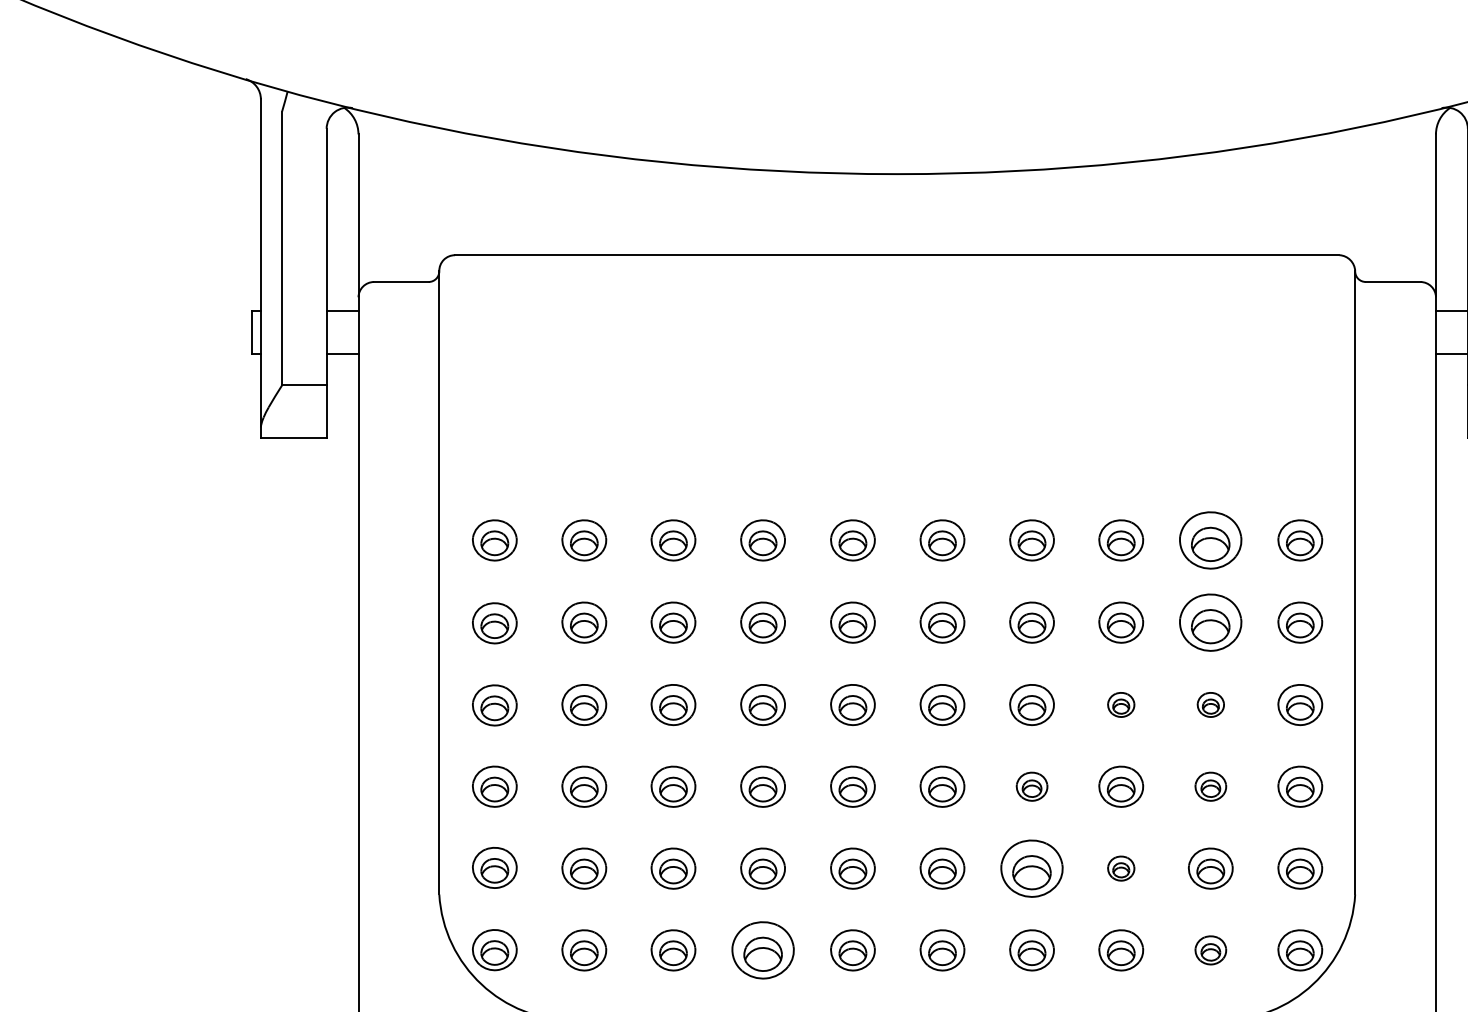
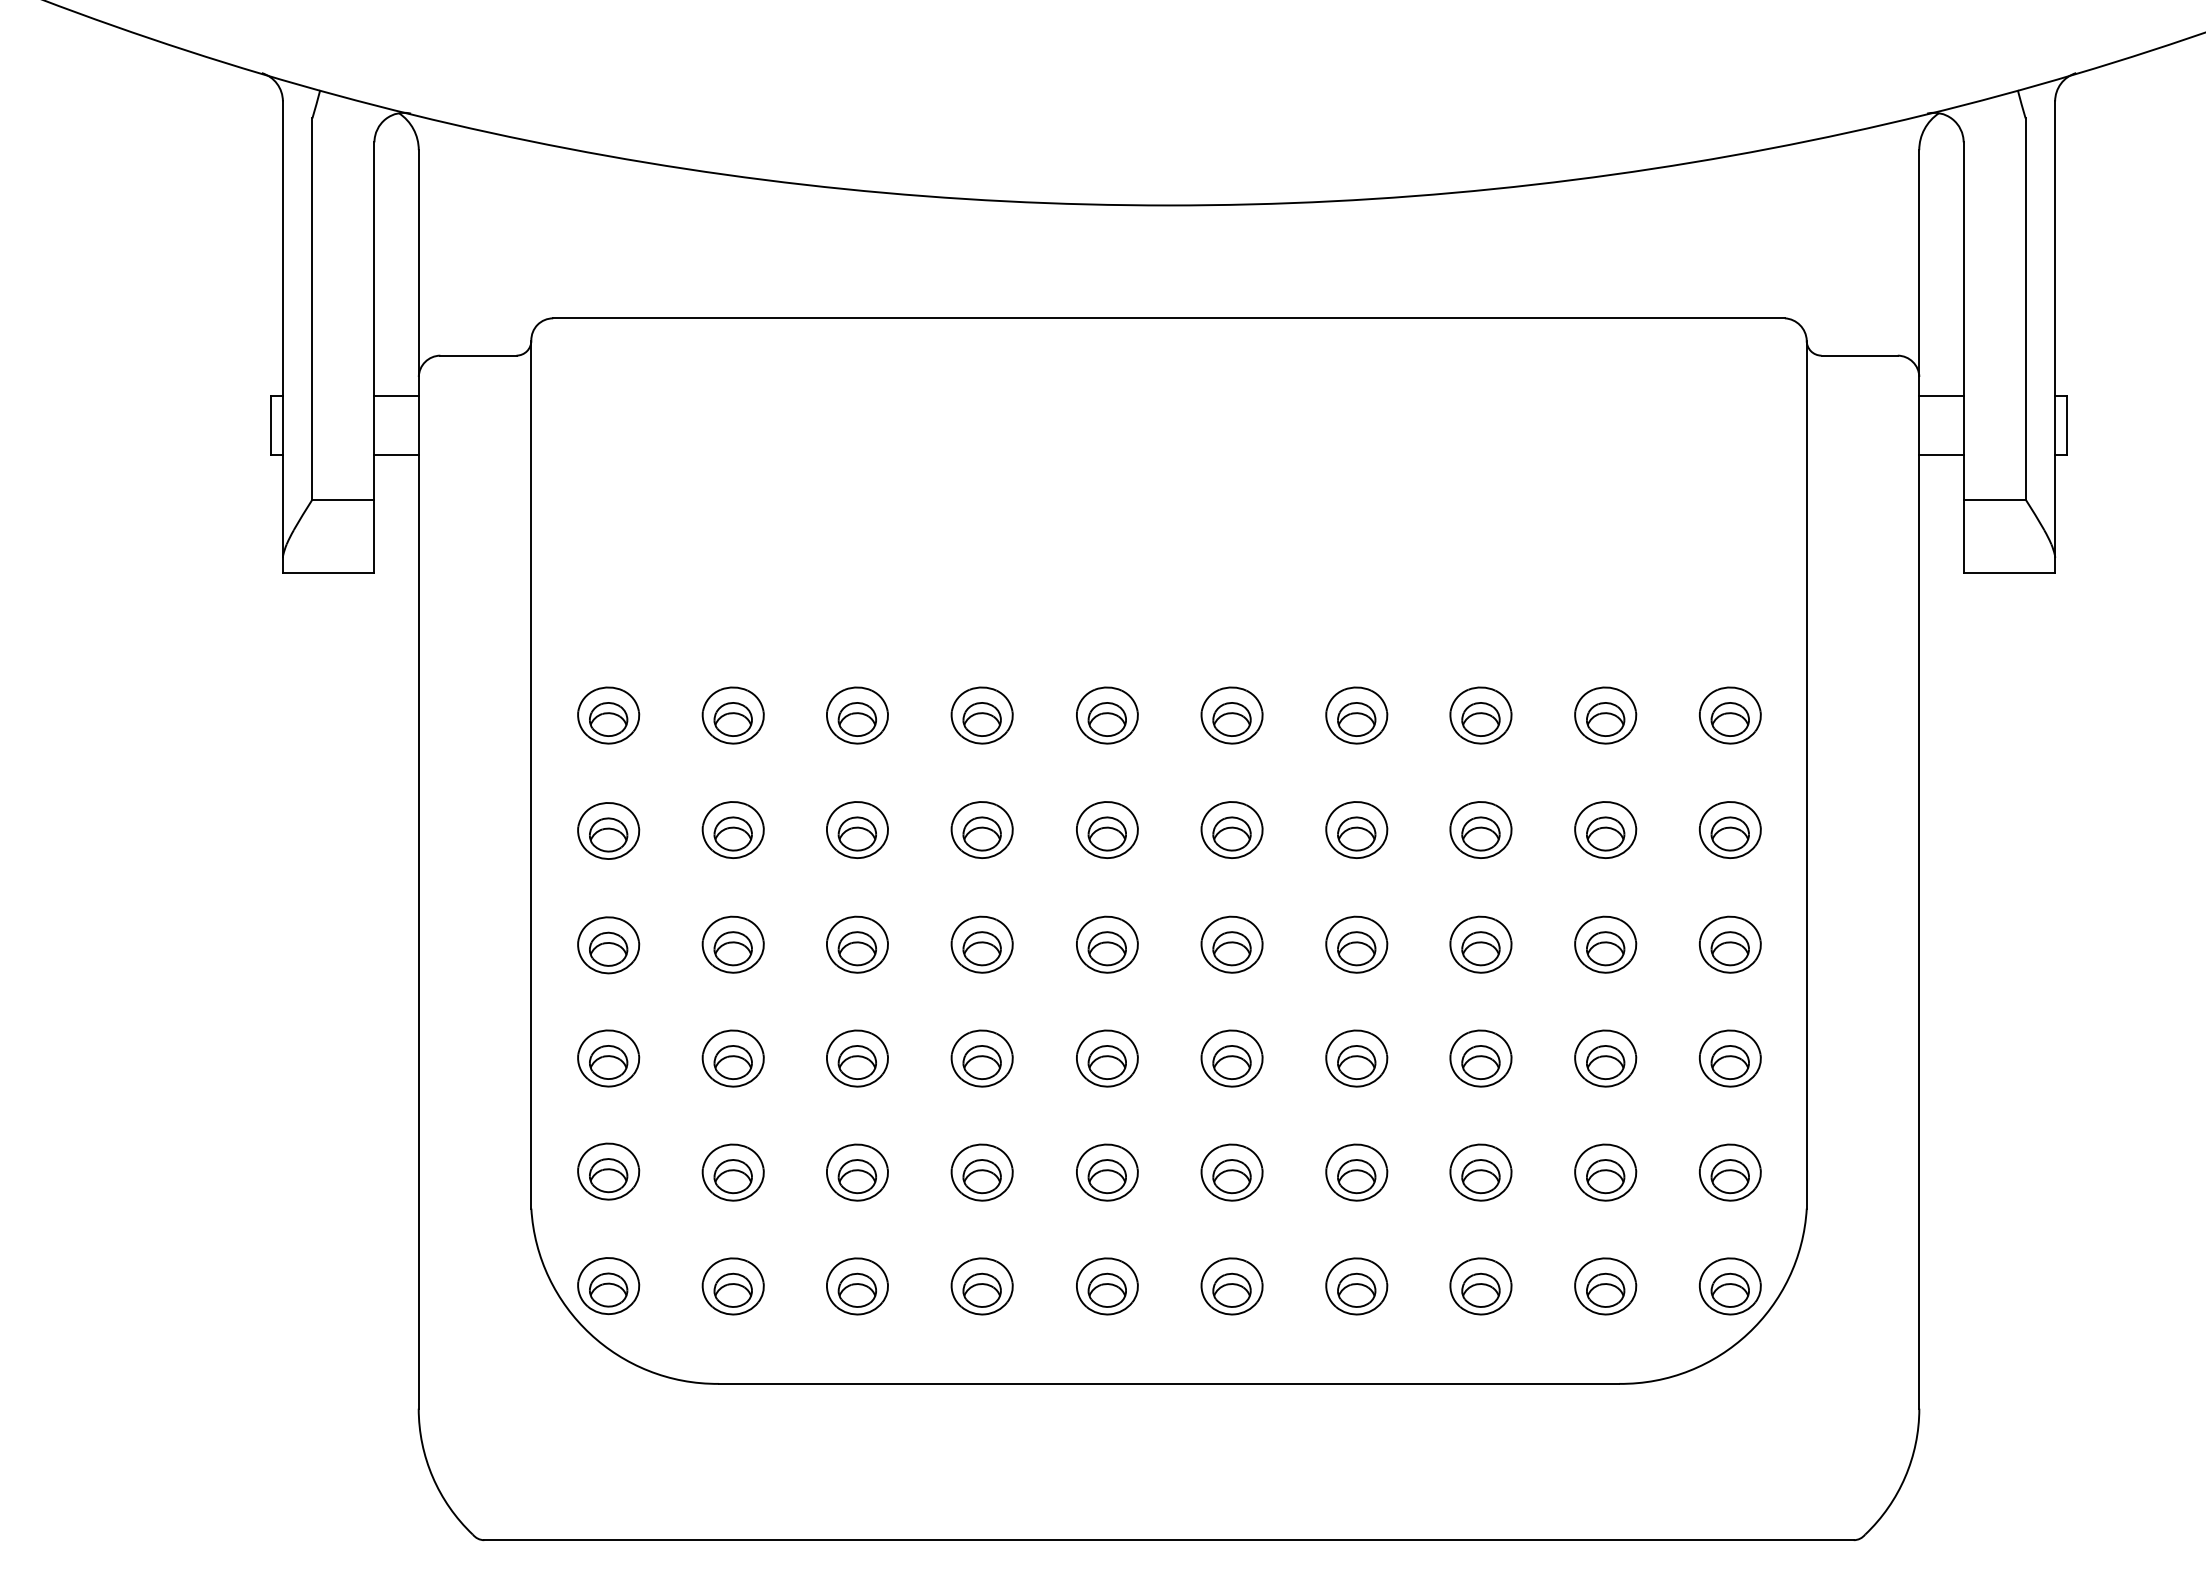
part: (1210, 540) -> (1605, 715), size x0.71
part: (1210, 622) -> (1605, 829), size x0.71
part: (1120, 704) -> (1480, 944), size x1.67
part: (1210, 704) -> (1605, 944), size x1.67
part: (1031, 786) -> (1356, 1058), size x1.43
part: (1210, 786) -> (1605, 1058), size x1.43
part: (1031, 868) -> (1356, 1172), size x0.71
part: (1120, 868) -> (1480, 1172), size x1.67
part: (762, 950) -> (981, 1286), size x0.71
part: (1210, 950) -> (1605, 1286), size x1.43

